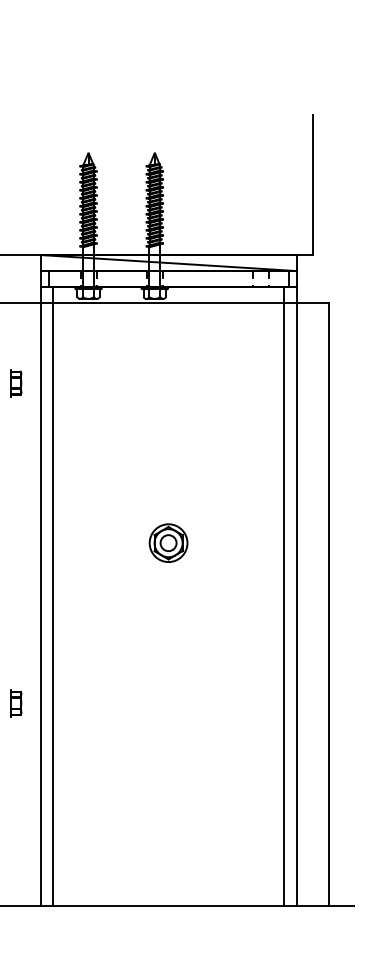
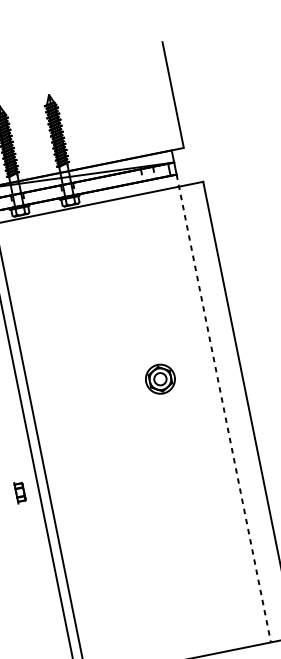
part: (168, 542) -> (160, 378), moved
line: (284, 596) -> (214, 410), removed
line: (296, 596) -> (223, 408), solid -> dashed
part: (16, 703) -> (20, 492), moved

